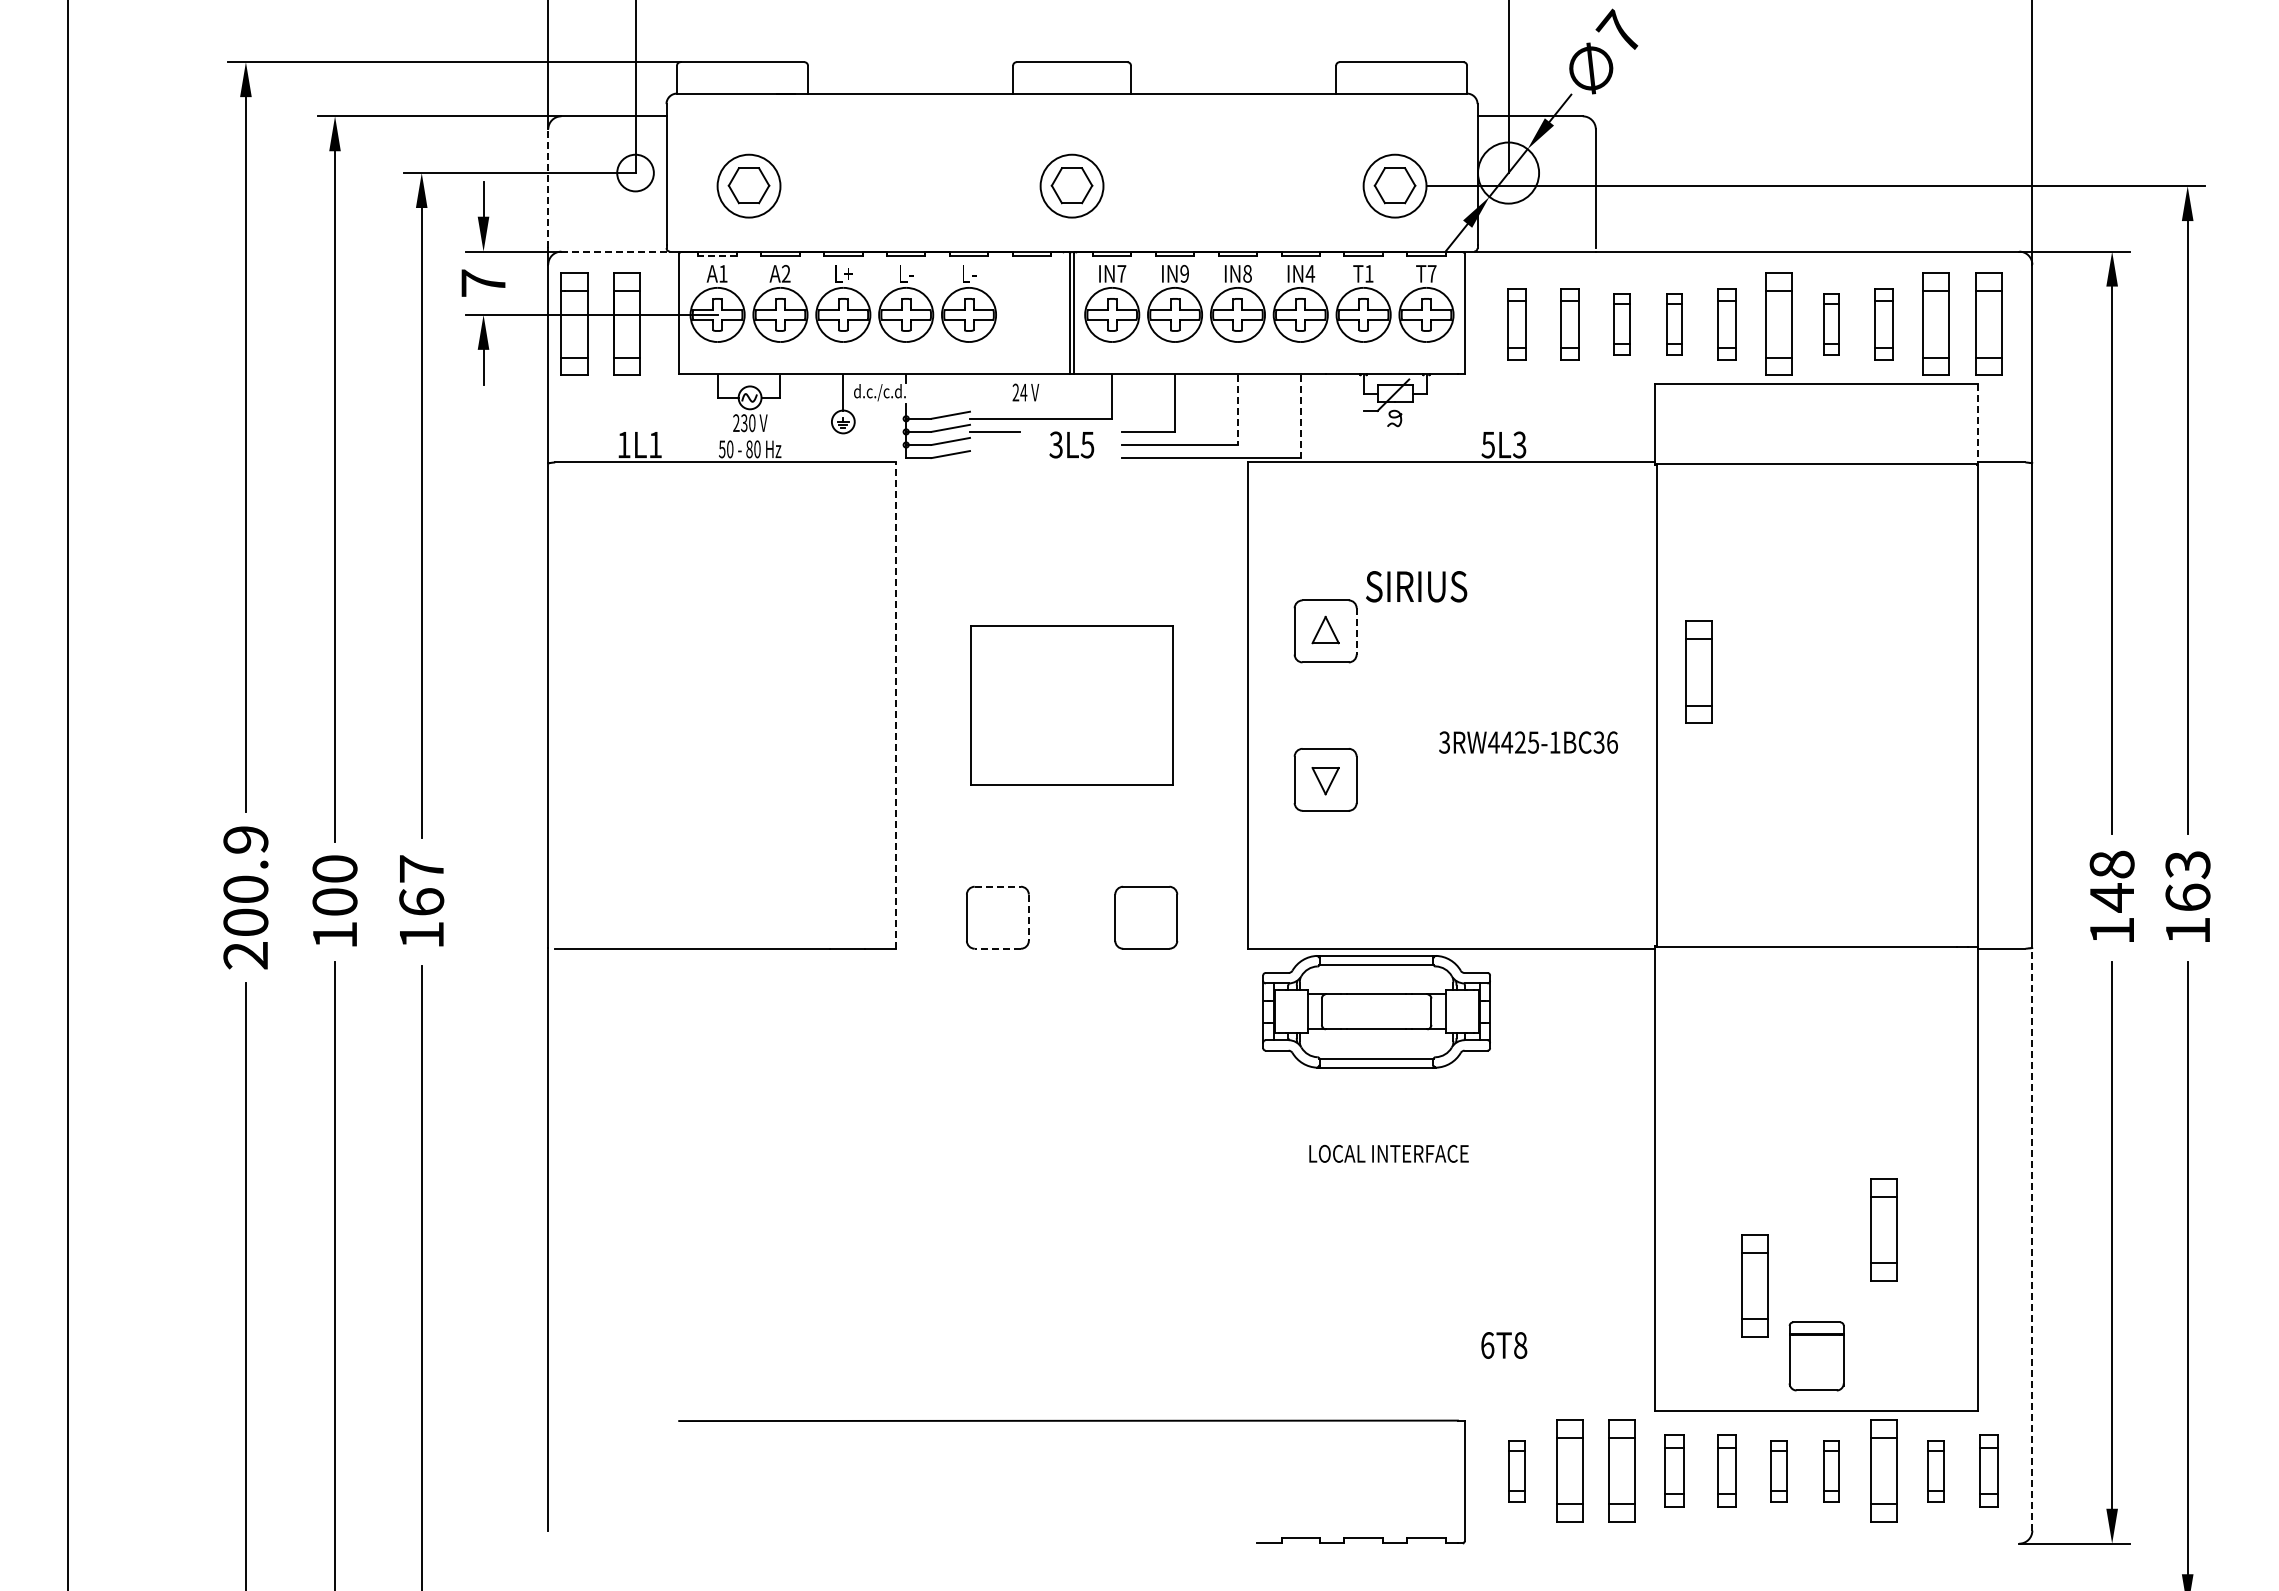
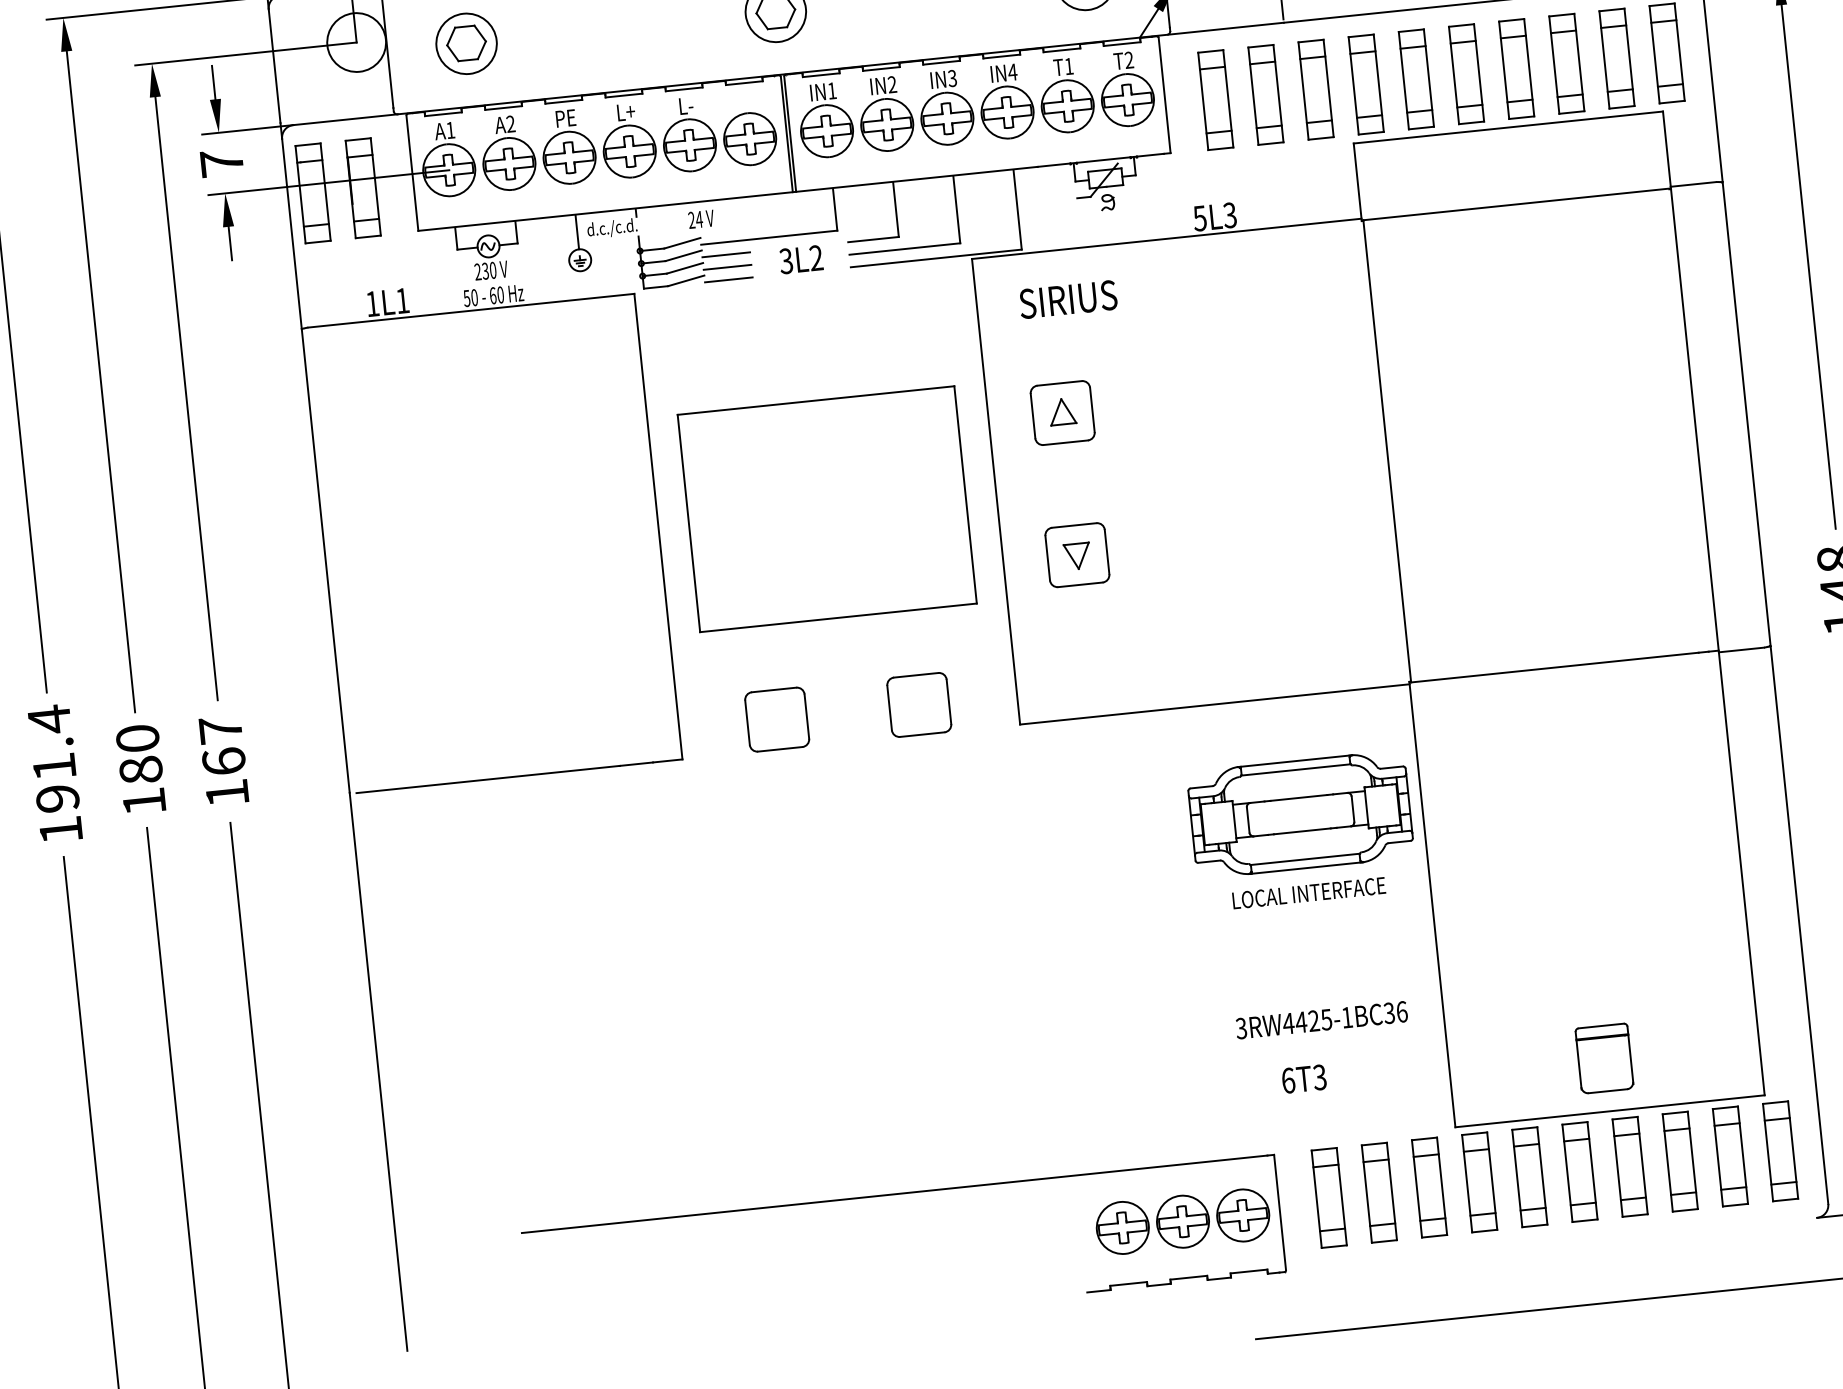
circle: (635, 172) -> (356, 41), size x1.67
line: (548, 188) -> (274, 65), dashed -> solid
line: (615, 251) -> (345, 119), dashed -> solid
line: (717, 256) -> (443, 114), dashed -> solid
text: (843, 273) -> (565, 118), L+ -> PE
text: (906, 273) -> (625, 111), L- -> L+
text: (1121, 273) -> (831, 90), IN7 -> IN1
text: (1184, 273) -> (892, 84), IN9 -> IN2
text: (1247, 273) -> (952, 78), IN8 -> IN3
text: (1431, 273) -> (1128, 59), T7 -> T2
part: (1031, 314) -> (749, 138), added
part: (1516, 323) -> (1214, 99), size x1.43
part: (1569, 323) -> (1265, 94), size x1.43
part: (1621, 323) -> (1315, 89), size x1.67
part: (1674, 323) -> (1366, 83), size x1.67
part: (1726, 323) -> (1416, 78), size x1.43
part: (1831, 323) -> (1516, 68), size x1.67
part: (1883, 323) -> (1566, 63), size x1.43
text: (1025, 392) -> (700, 219), moved
line: (1237, 410) -> (956, 210), dashed -> solid
line: (1300, 417) -> (1017, 210), dashed -> solid
line: (1978, 423) -> (1667, 149), dashed -> solid
text: (1087, 444) -> (816, 257), 3L5 -> 3L2
line: (994, 445) -> (727, 267), added
text: (749, 449) -> (493, 295), 80 -> 60
line: (994, 458) -> (728, 280), added
text: (1416, 586) -> (1068, 299), moved
line: (1356, 631) -> (1092, 410), dashed -> solid
part: (1698, 671) -> (1423, 414), removed
line: (895, 705) -> (658, 526), dashed -> solid
part: (1072, 705) -> (827, 509), size x1.43
text: (1528, 742) -> (1321, 1020), moved
line: (998, 886) -> (774, 689), dashed -> solid
text: (245, 897) -> (54, 774), 200.9 -> 191.4
text: (334, 901) -> (140, 769), 100 -> 180
line: (1028, 918) -> (806, 717), dashed -> solid
line: (997, 948) -> (779, 749), dashed -> solid
part: (1376, 1011) -> (1300, 814), moved
text: (1388, 1153) -> (1308, 892), moved
part: (1883, 1229) -> (1655, 930), removed
line: (2032, 1238) -> (1799, 924), dashed -> solid
part: (1754, 1285) -> (1537, 996), removed
text: (1520, 1345) -> (1319, 1077), 6T8 -> 6T3
part: (1516, 1470) -> (1328, 1197), size x1.67
part: (1674, 1470) -> (1479, 1181), size x1.43
part: (1726, 1470) -> (1529, 1176), size x1.43
part: (1778, 1470) -> (1579, 1171), size x1.67
part: (1831, 1470) -> (1630, 1166), size x1.67
part: (1935, 1470) -> (1729, 1156), size x1.67
part: (1988, 1470) -> (1780, 1150), size x1.43
part: (1363, 1479) -> (1182, 1221), added

